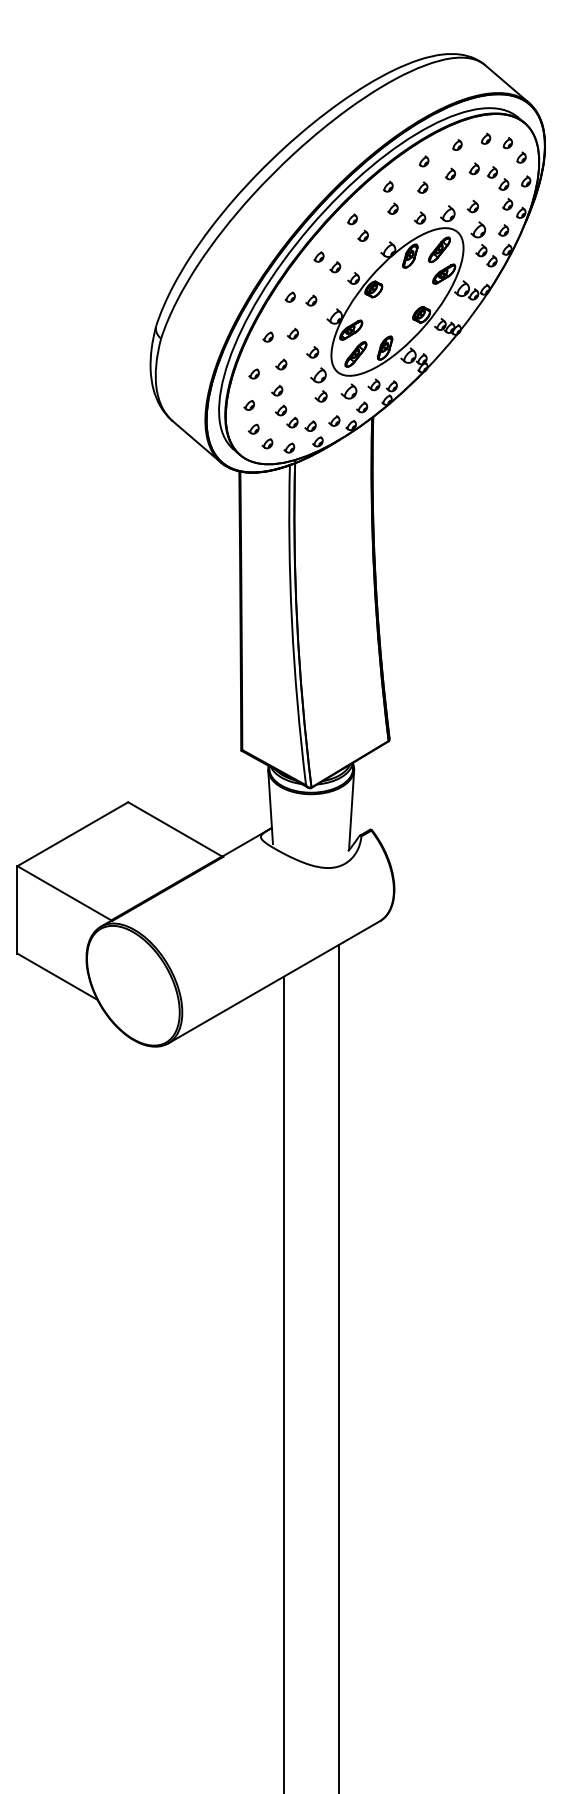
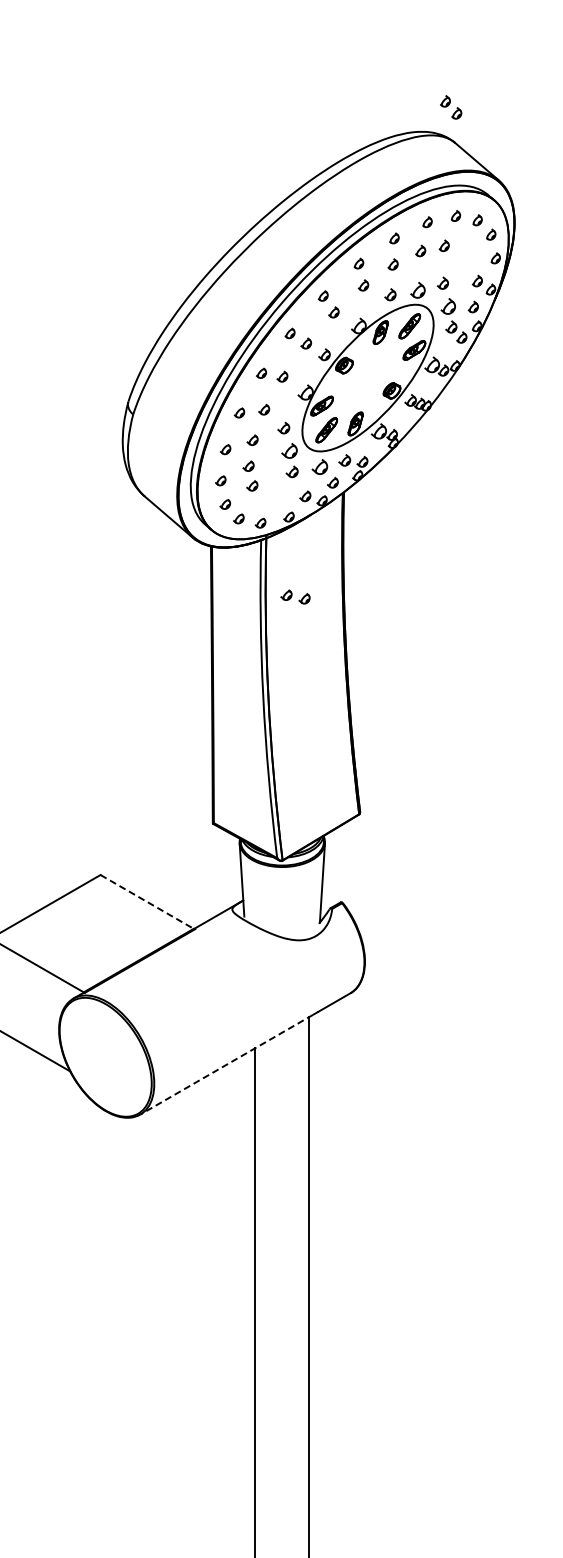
part: (498, 178) -> (451, 107), moved
part: (301, 423) -> (295, 596), moved
line: (175, 829) -> (147, 902), solid -> dashed
line: (254, 993) -> (225, 1064), solid -> dashed

